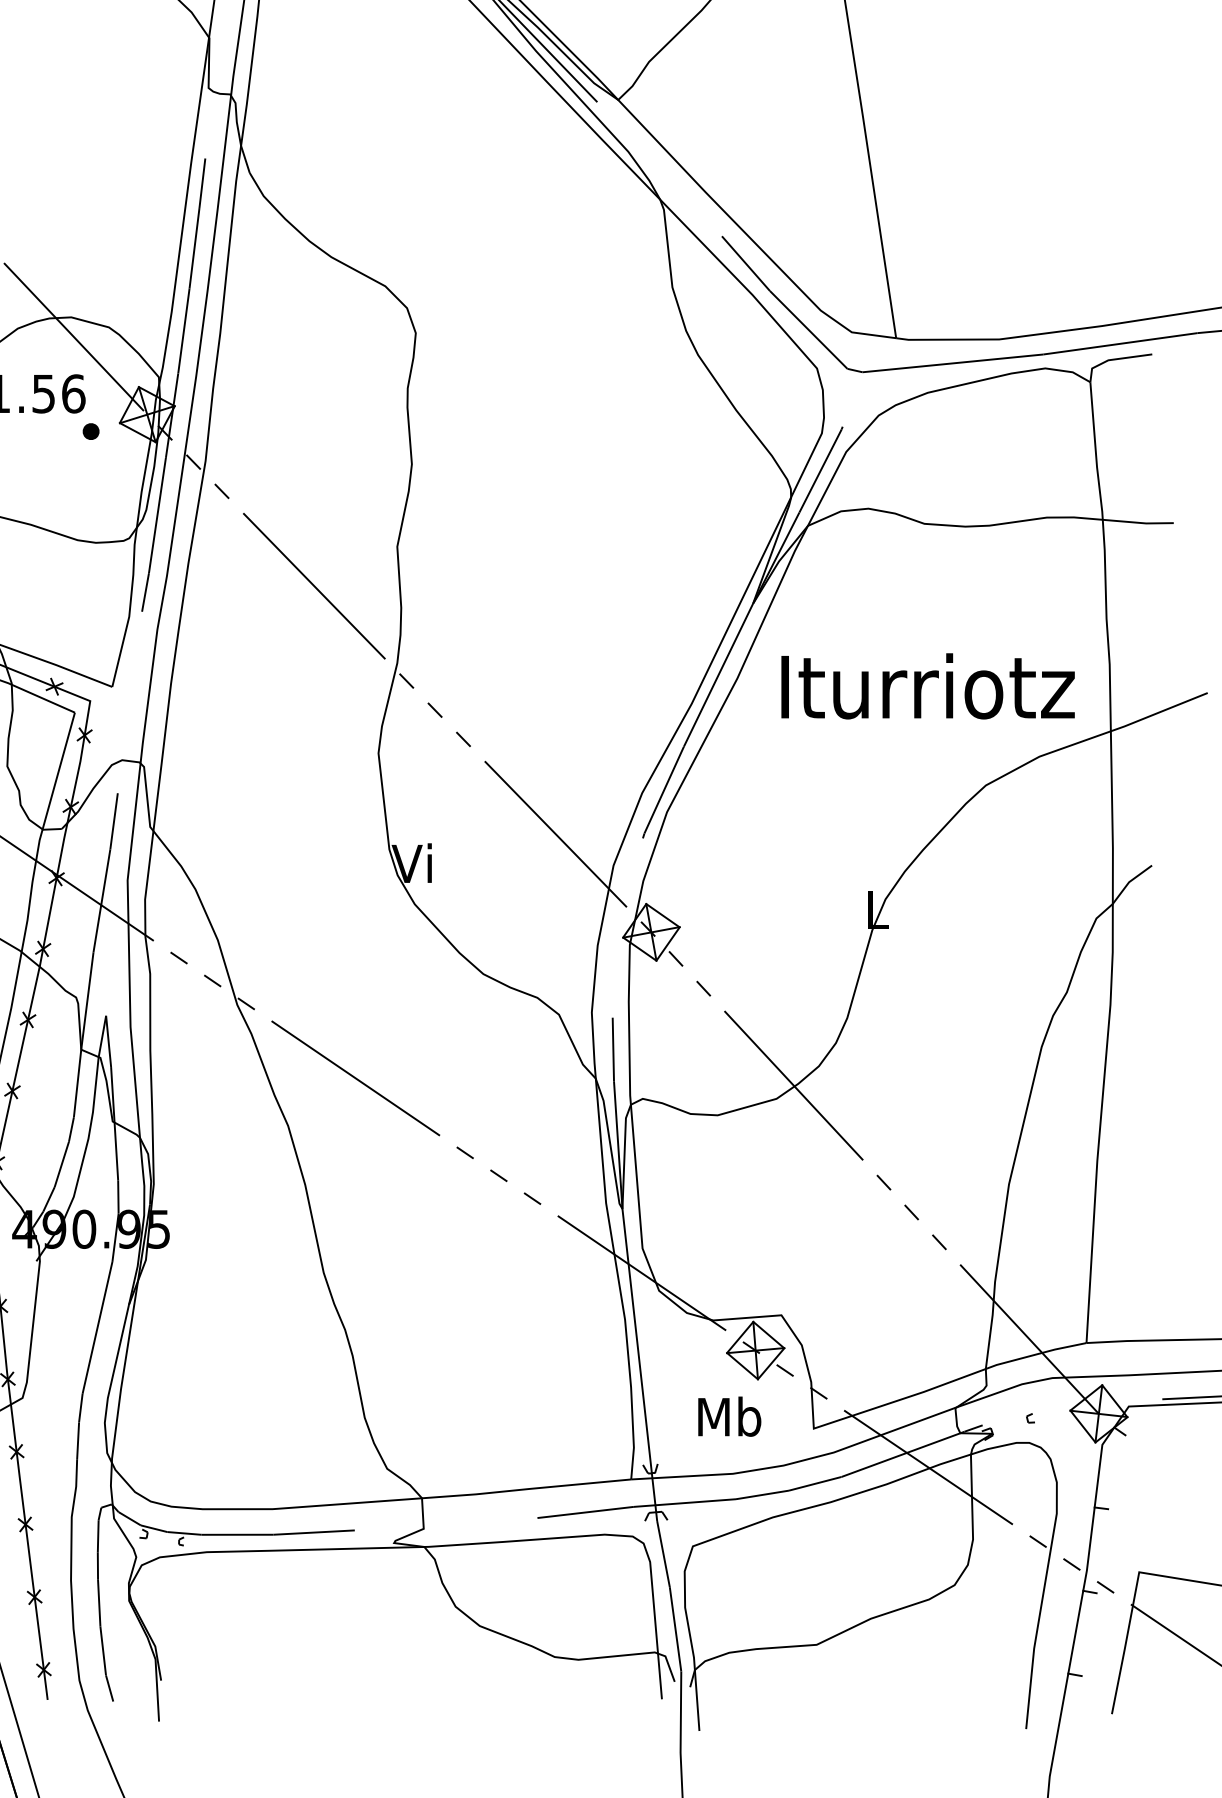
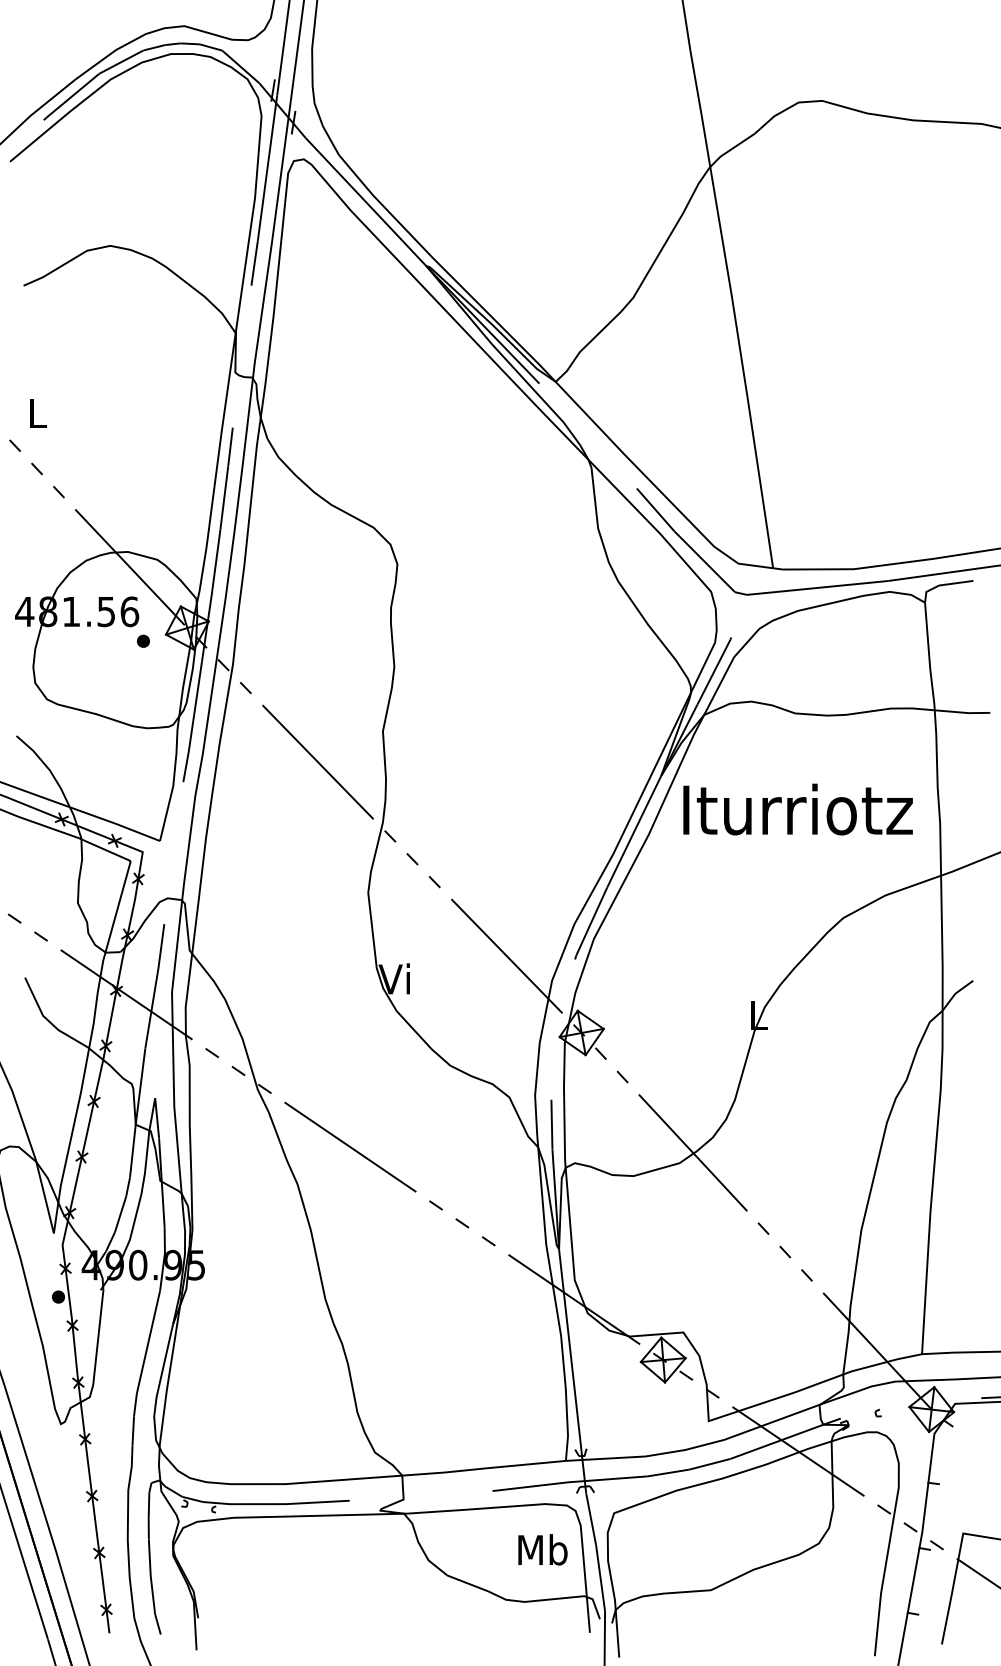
text: (927, 686) -> (797, 809), moved
text: (729, 1416) -> (542, 1549), moved

